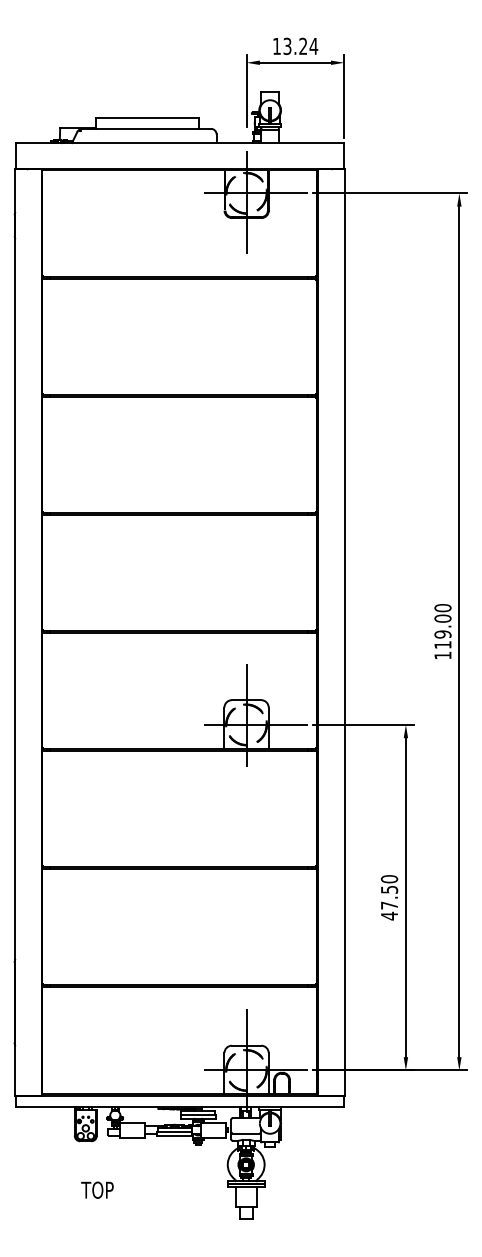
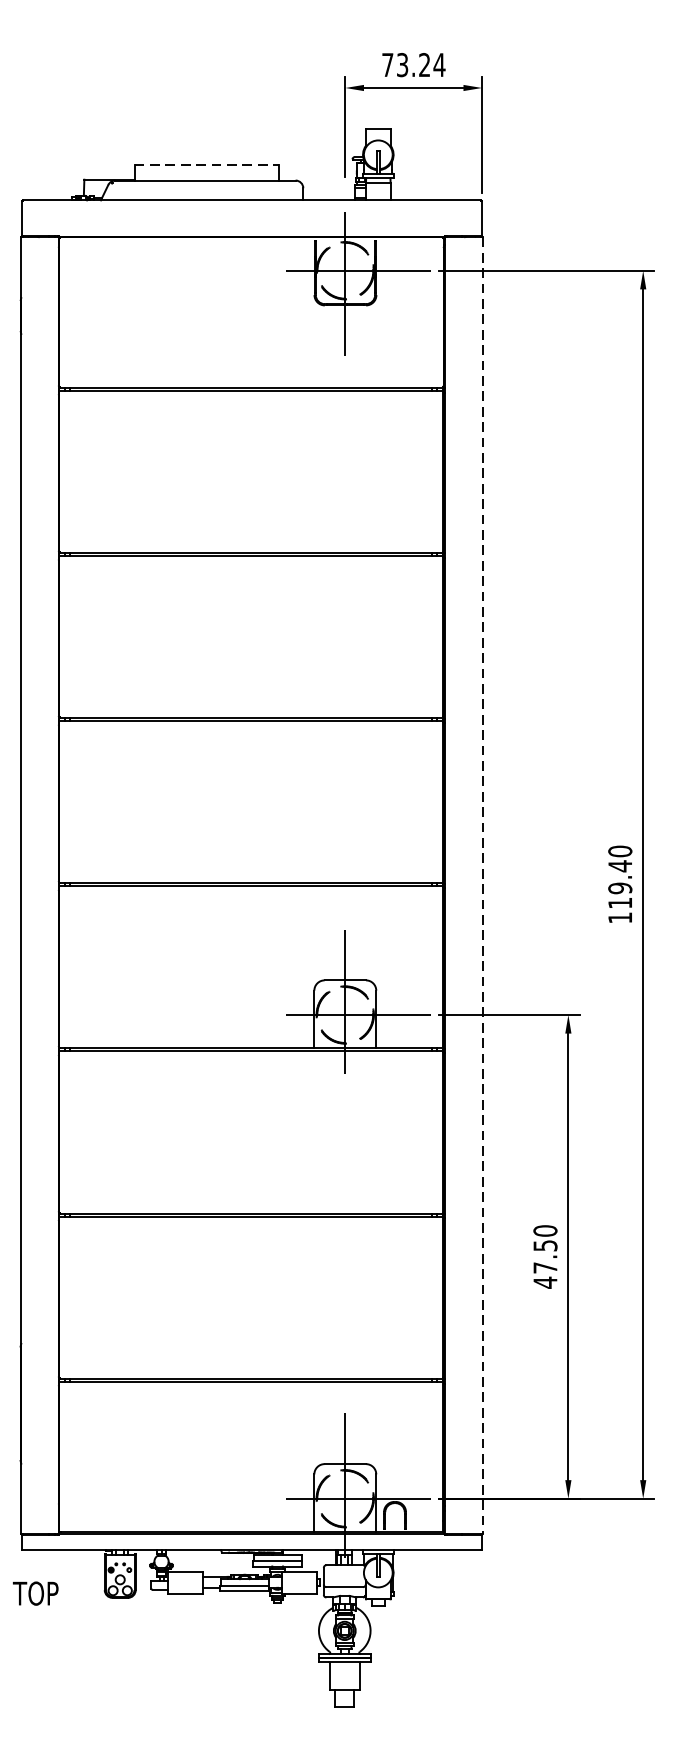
text: (276, 46) -> (387, 65), 13.24 -> 73.24
line: (147, 117) -> (206, 164), solid -> dashed
text: (442, 618) -> (619, 866), 119.00 -> 119.40
line: (344, 633) -> (482, 887), solid -> dashed
text: (97, 1189) -> (35, 1592), moved

